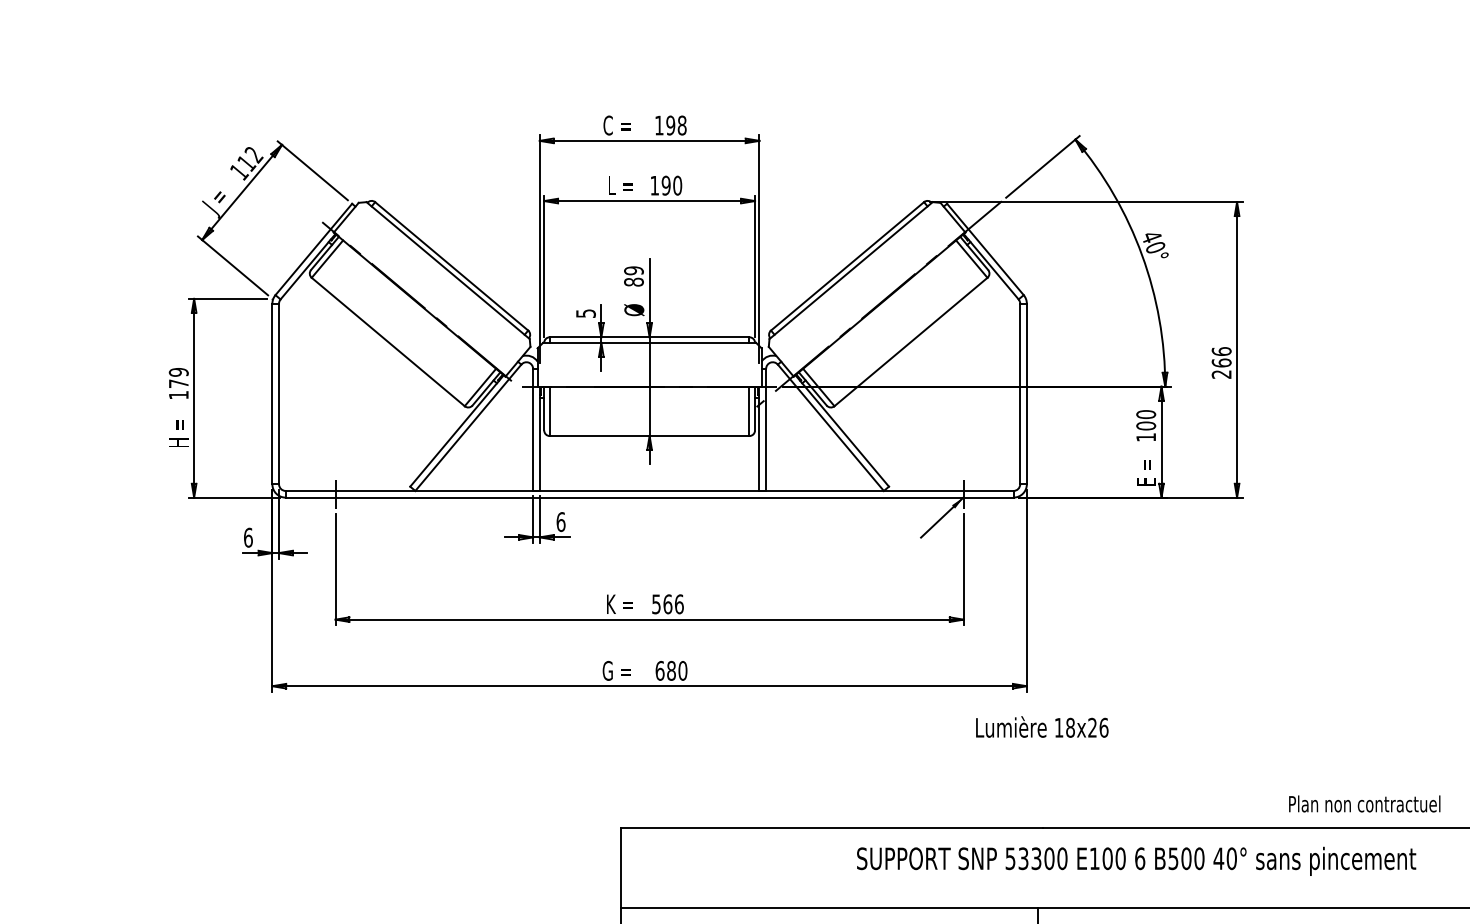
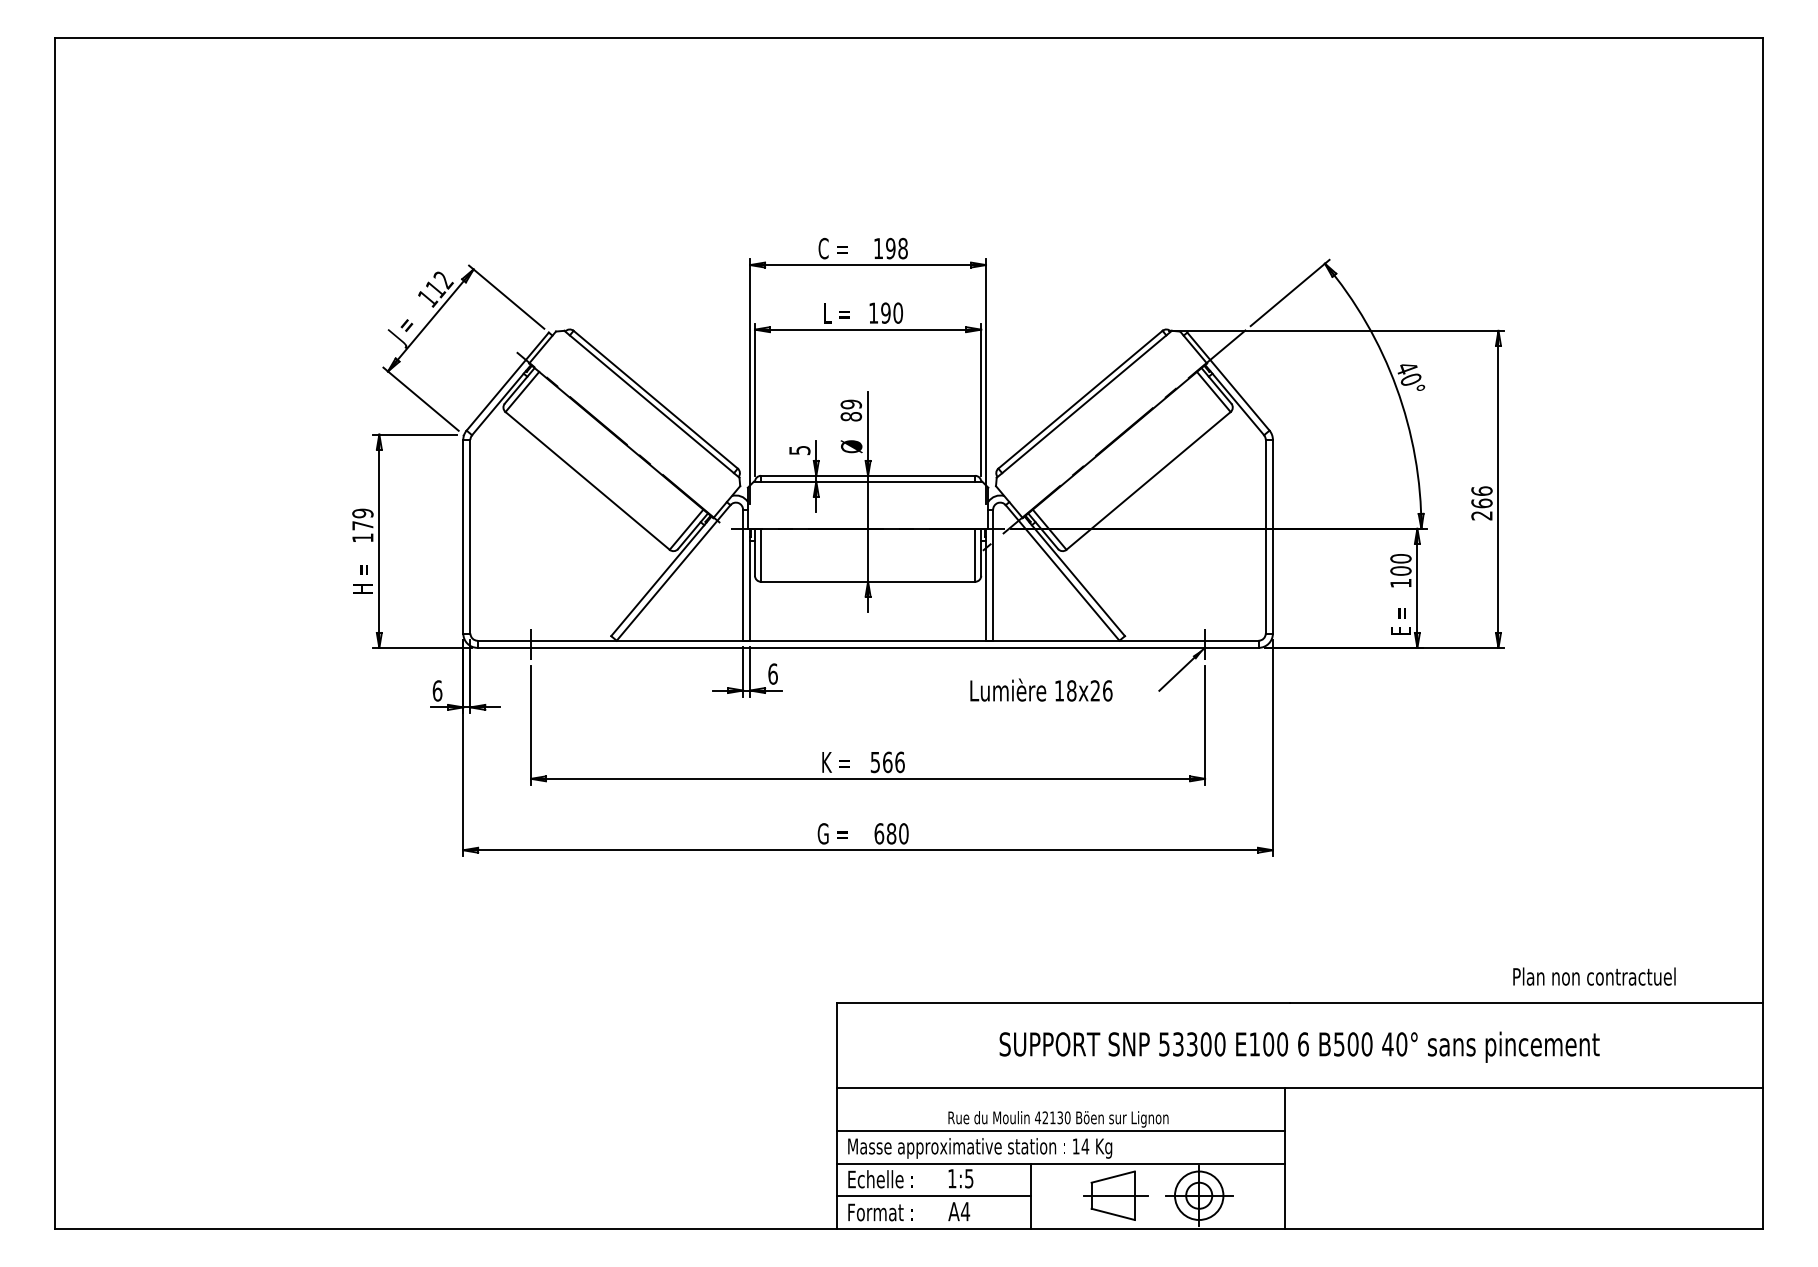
text: (1042, 726) -> (1041, 689), moved
text: (1364, 803) -> (1594, 976), moved
text: (1136, 860) -> (1299, 1046), moved

